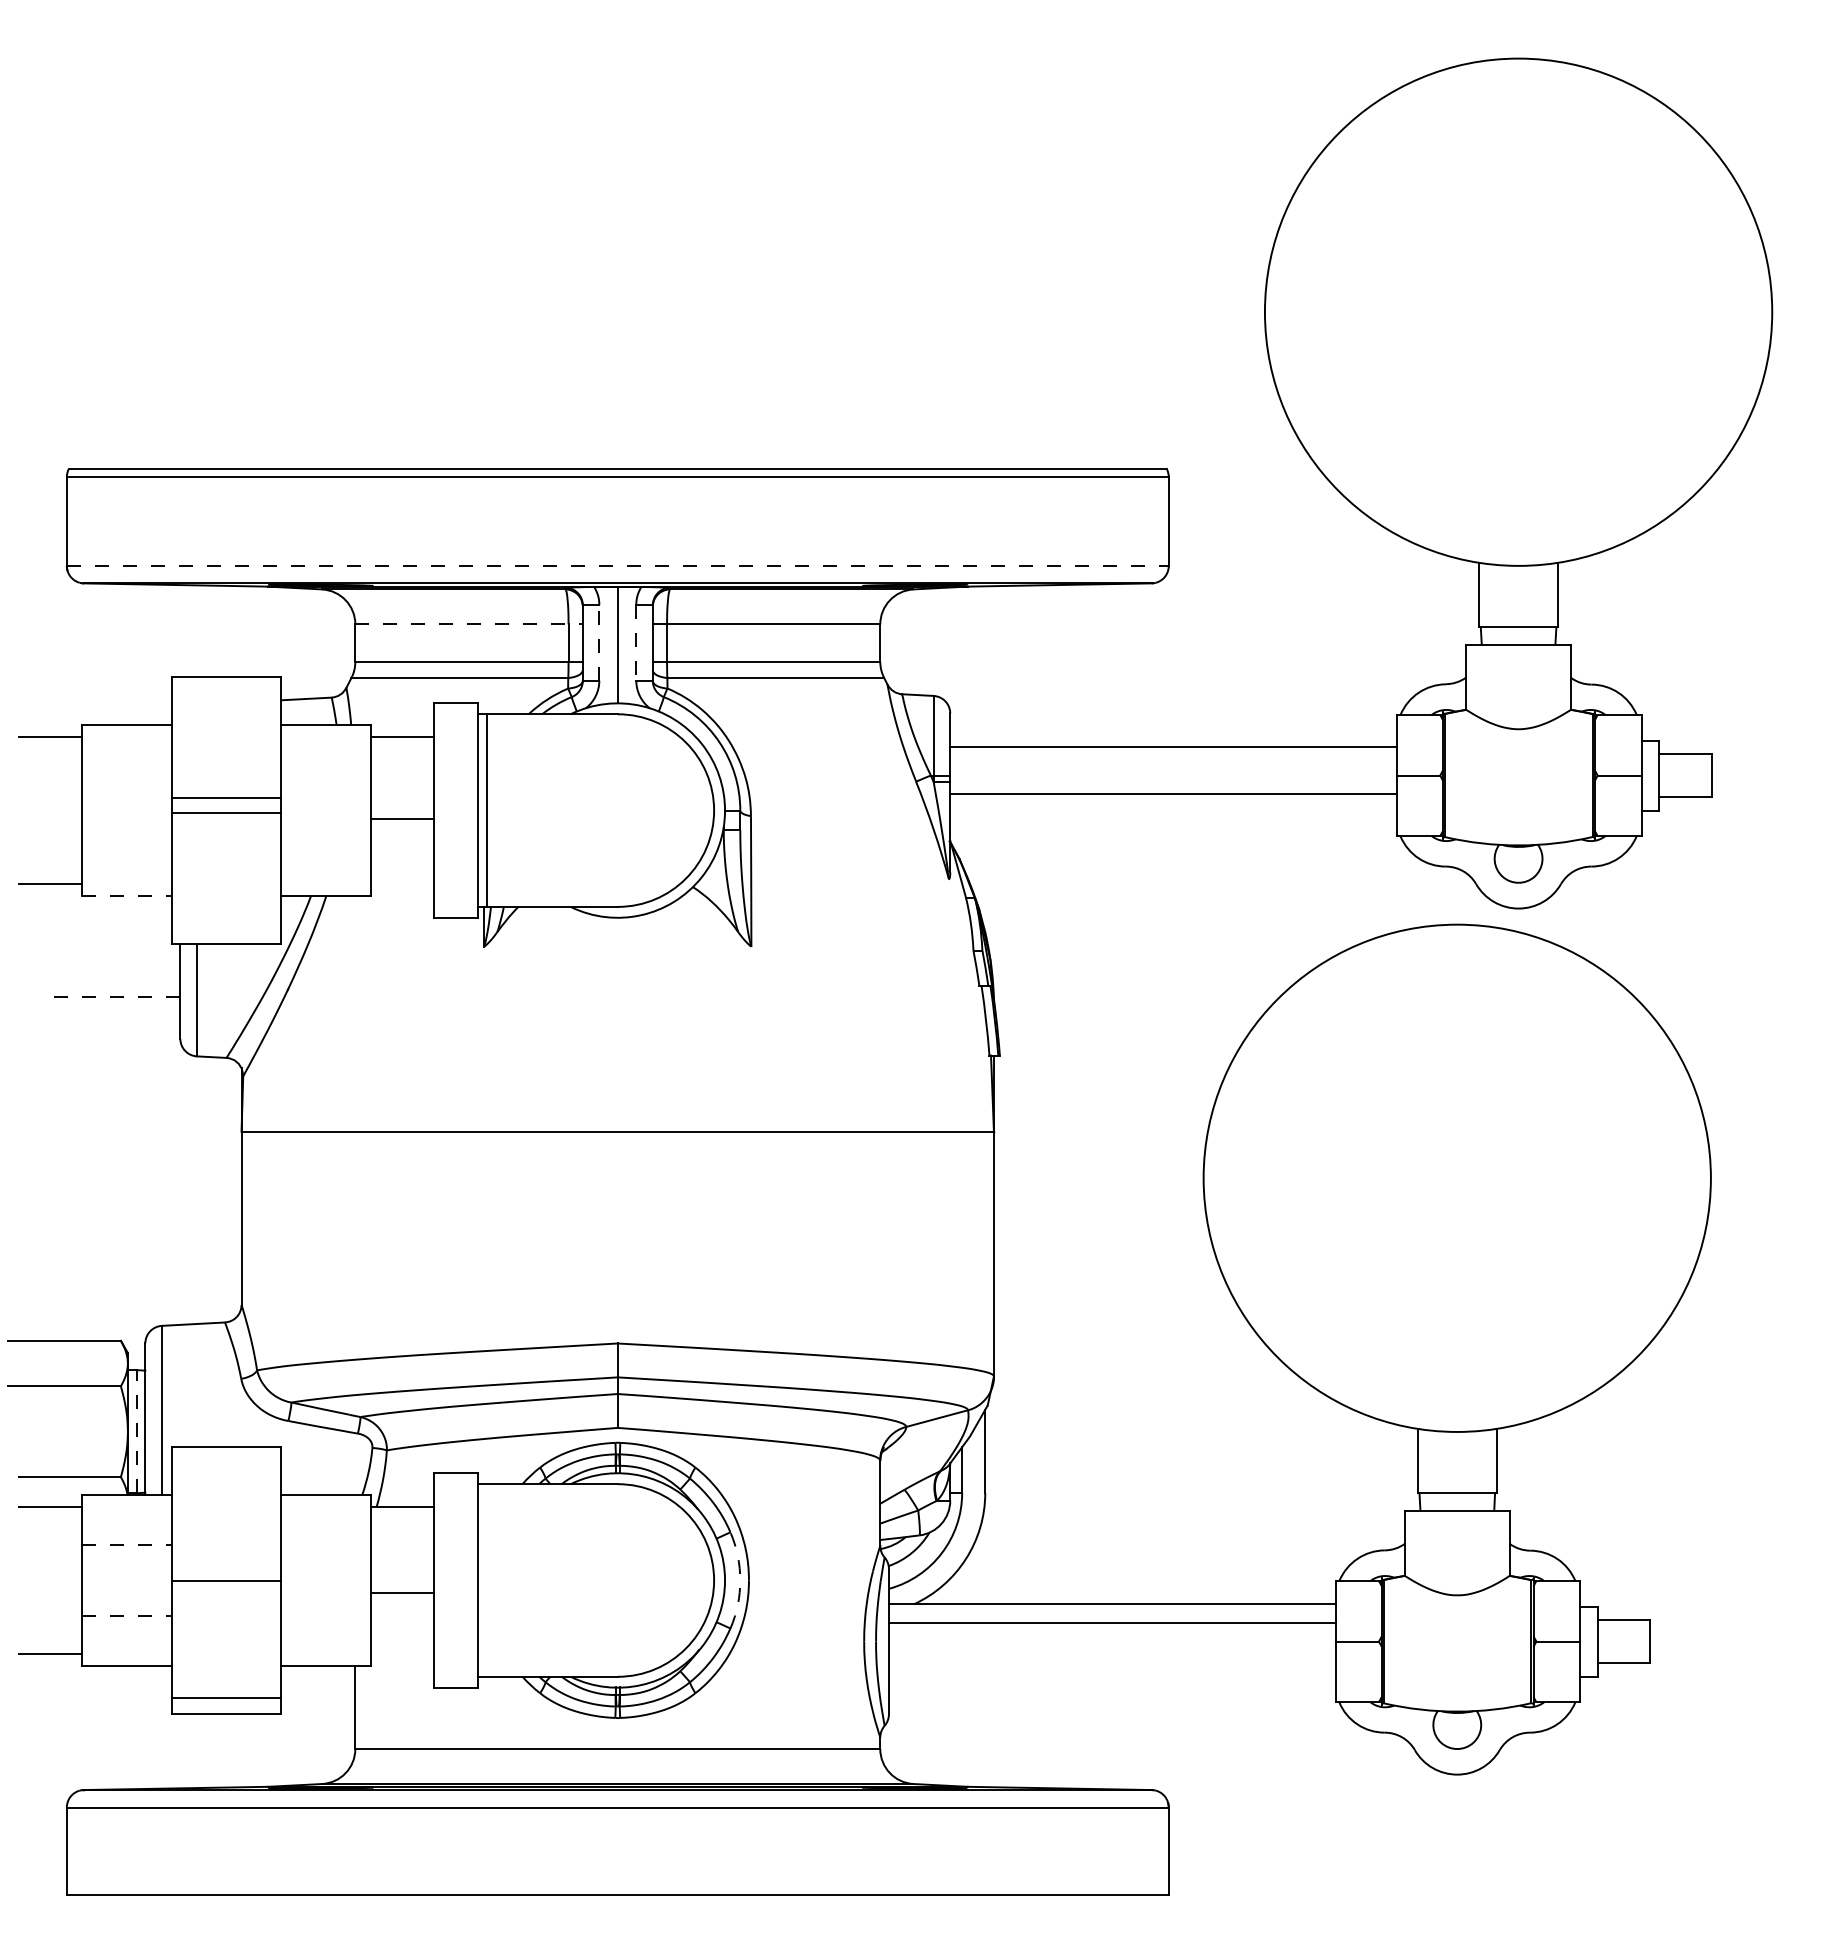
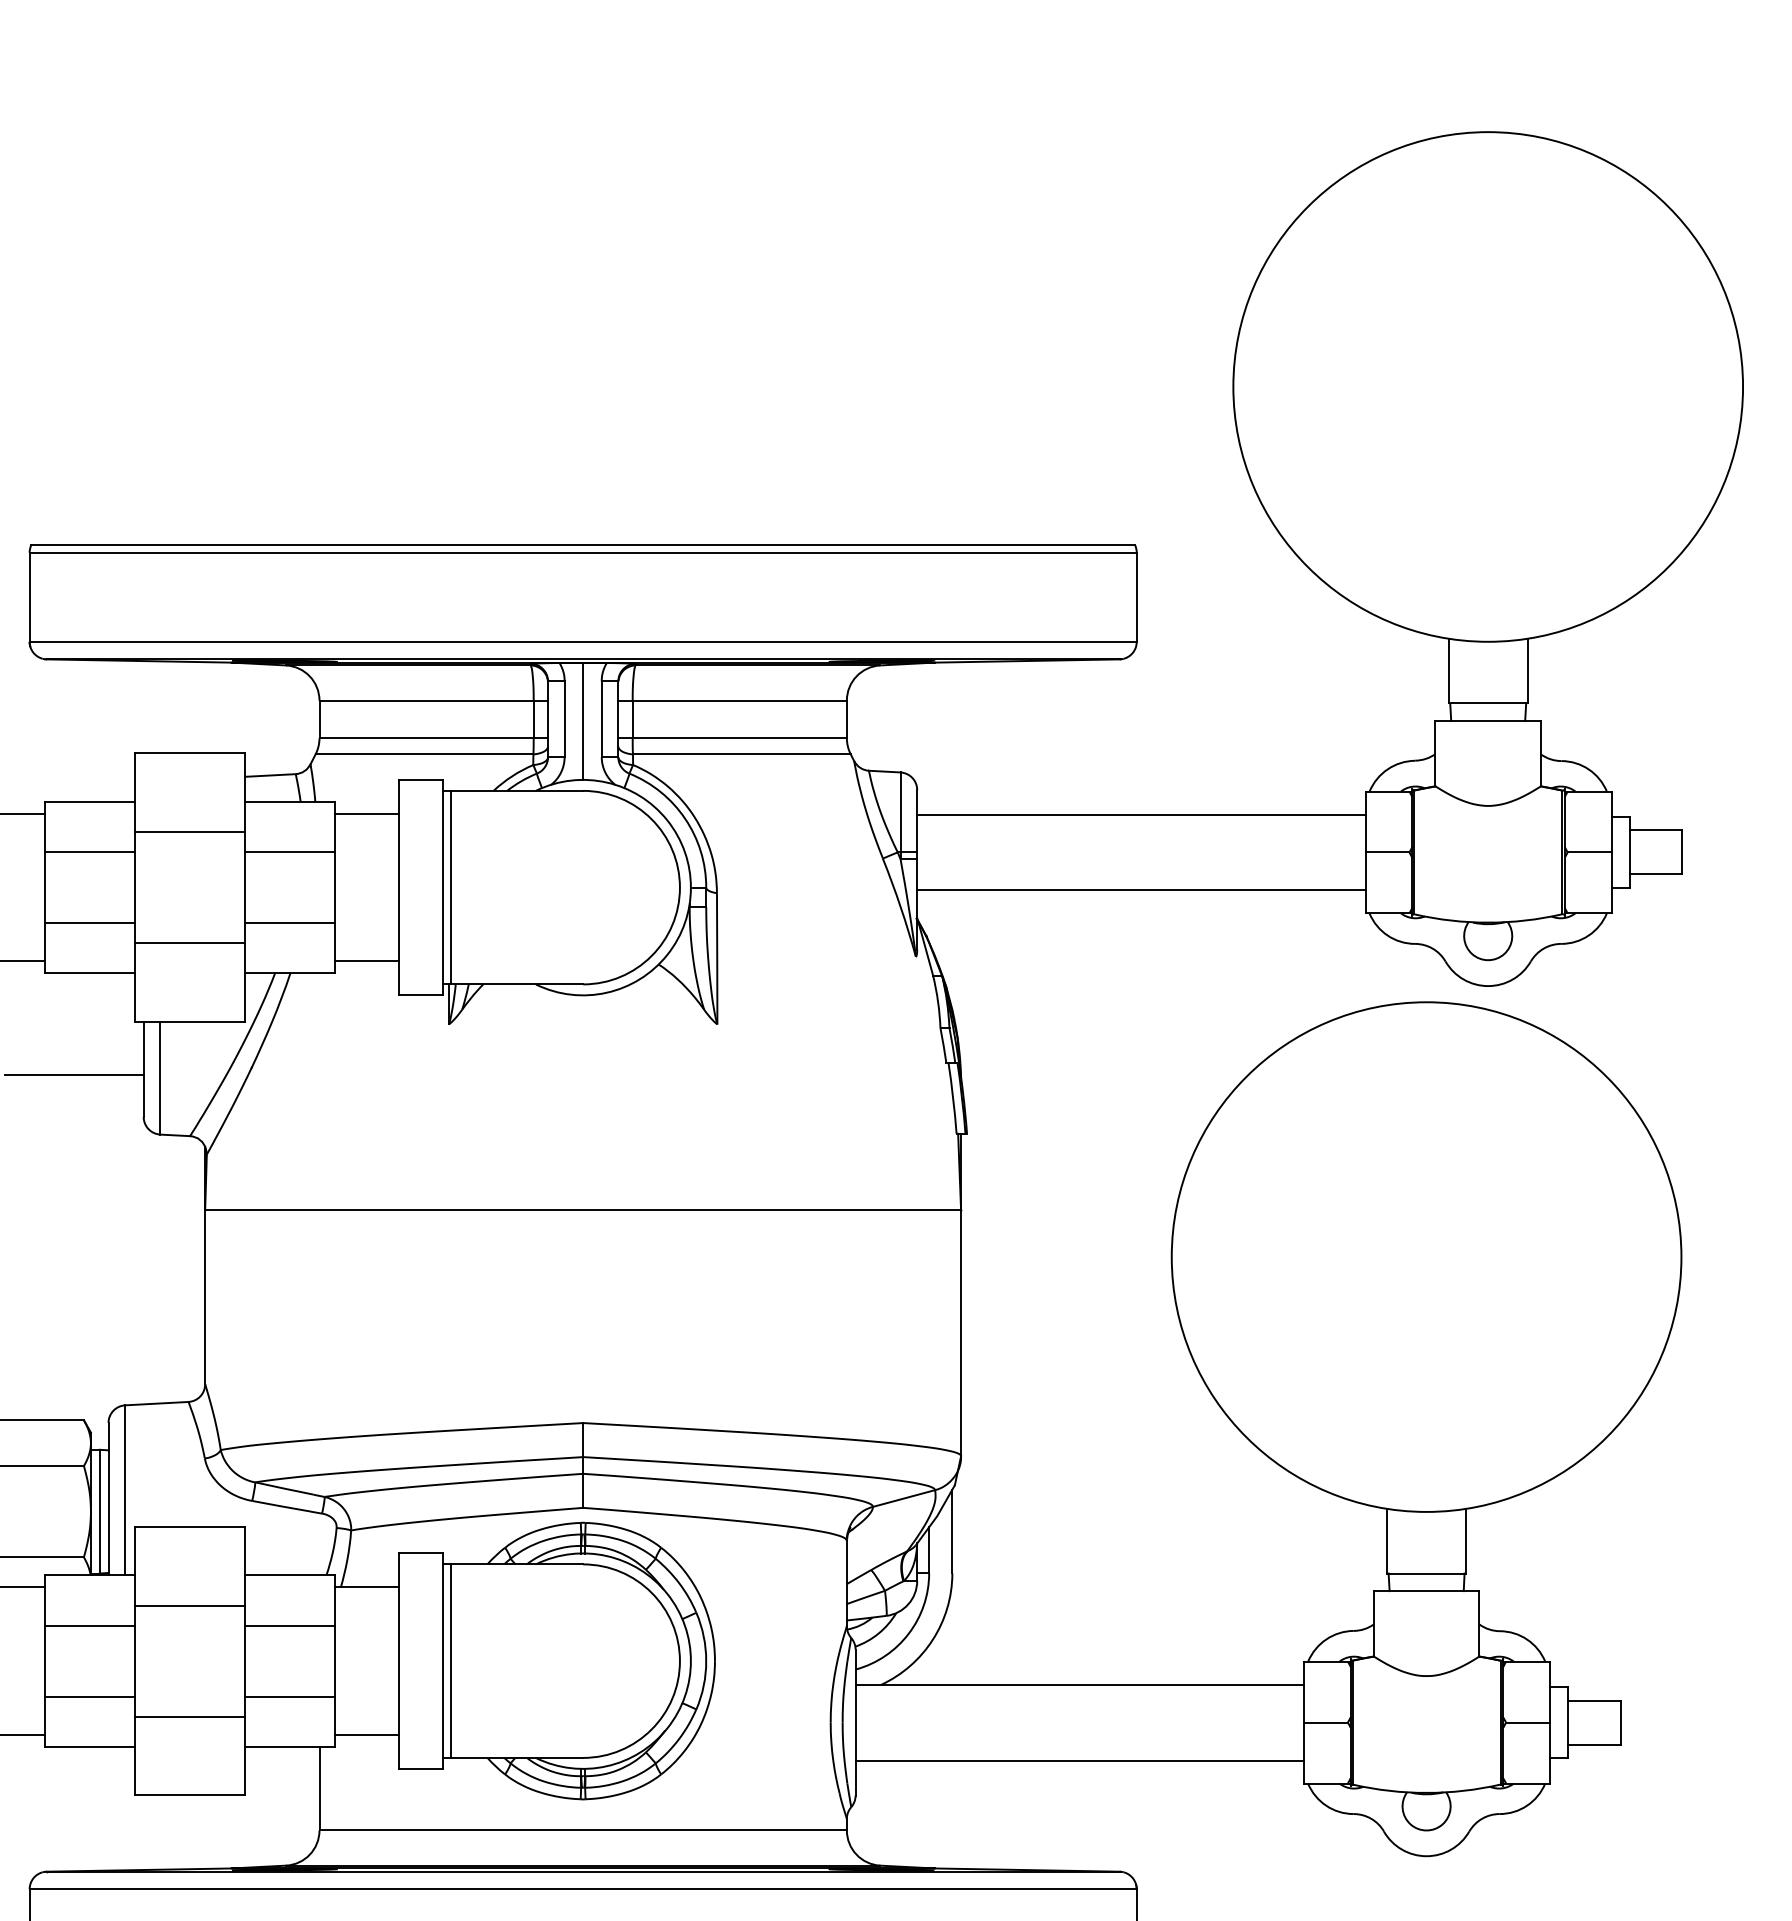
line: (617, 565) -> (582, 641), dashed -> solid
line: (469, 624) -> (434, 700), dashed -> solid
line: (599, 643) -> (564, 719), dashed -> solid
line: (636, 643) -> (601, 719), dashed -> solid
line: (1173, 747) -> (1141, 890), moved
line: (127, 775) -> (90, 852), added
line: (326, 775) -> (290, 852), added
line: (1173, 793) -> (1141, 814), moved
line: (226, 797) -> (190, 942), moved
line: (226, 813) -> (190, 832), moved
line: (402, 819) -> (366, 961), moved
line: (127, 845) -> (90, 922), added
line: (326, 845) -> (290, 922), added
line: (127, 895) -> (90, 972), dashed -> solid
line: (110, 996) -> (73, 1074), dashed -> solid
line: (136, 1431) -> (99, 1511), dashed -> solid
line: (127, 1545) -> (90, 1626), dashed -> solid
line: (326, 1545) -> (290, 1626), added
line: (486, 1580) -> (451, 1661), added
arc: (740, 1580) -> (706, 1661), dashed -> solid
line: (226, 1581) -> (190, 1605), moved
line: (402, 1592) -> (366, 1734), moved
line: (127, 1615) -> (90, 1696), dashed -> solid
line: (326, 1615) -> (290, 1696), added
line: (1111, 1623) -> (1079, 1760), moved
line: (226, 1697) -> (190, 1716), moved

